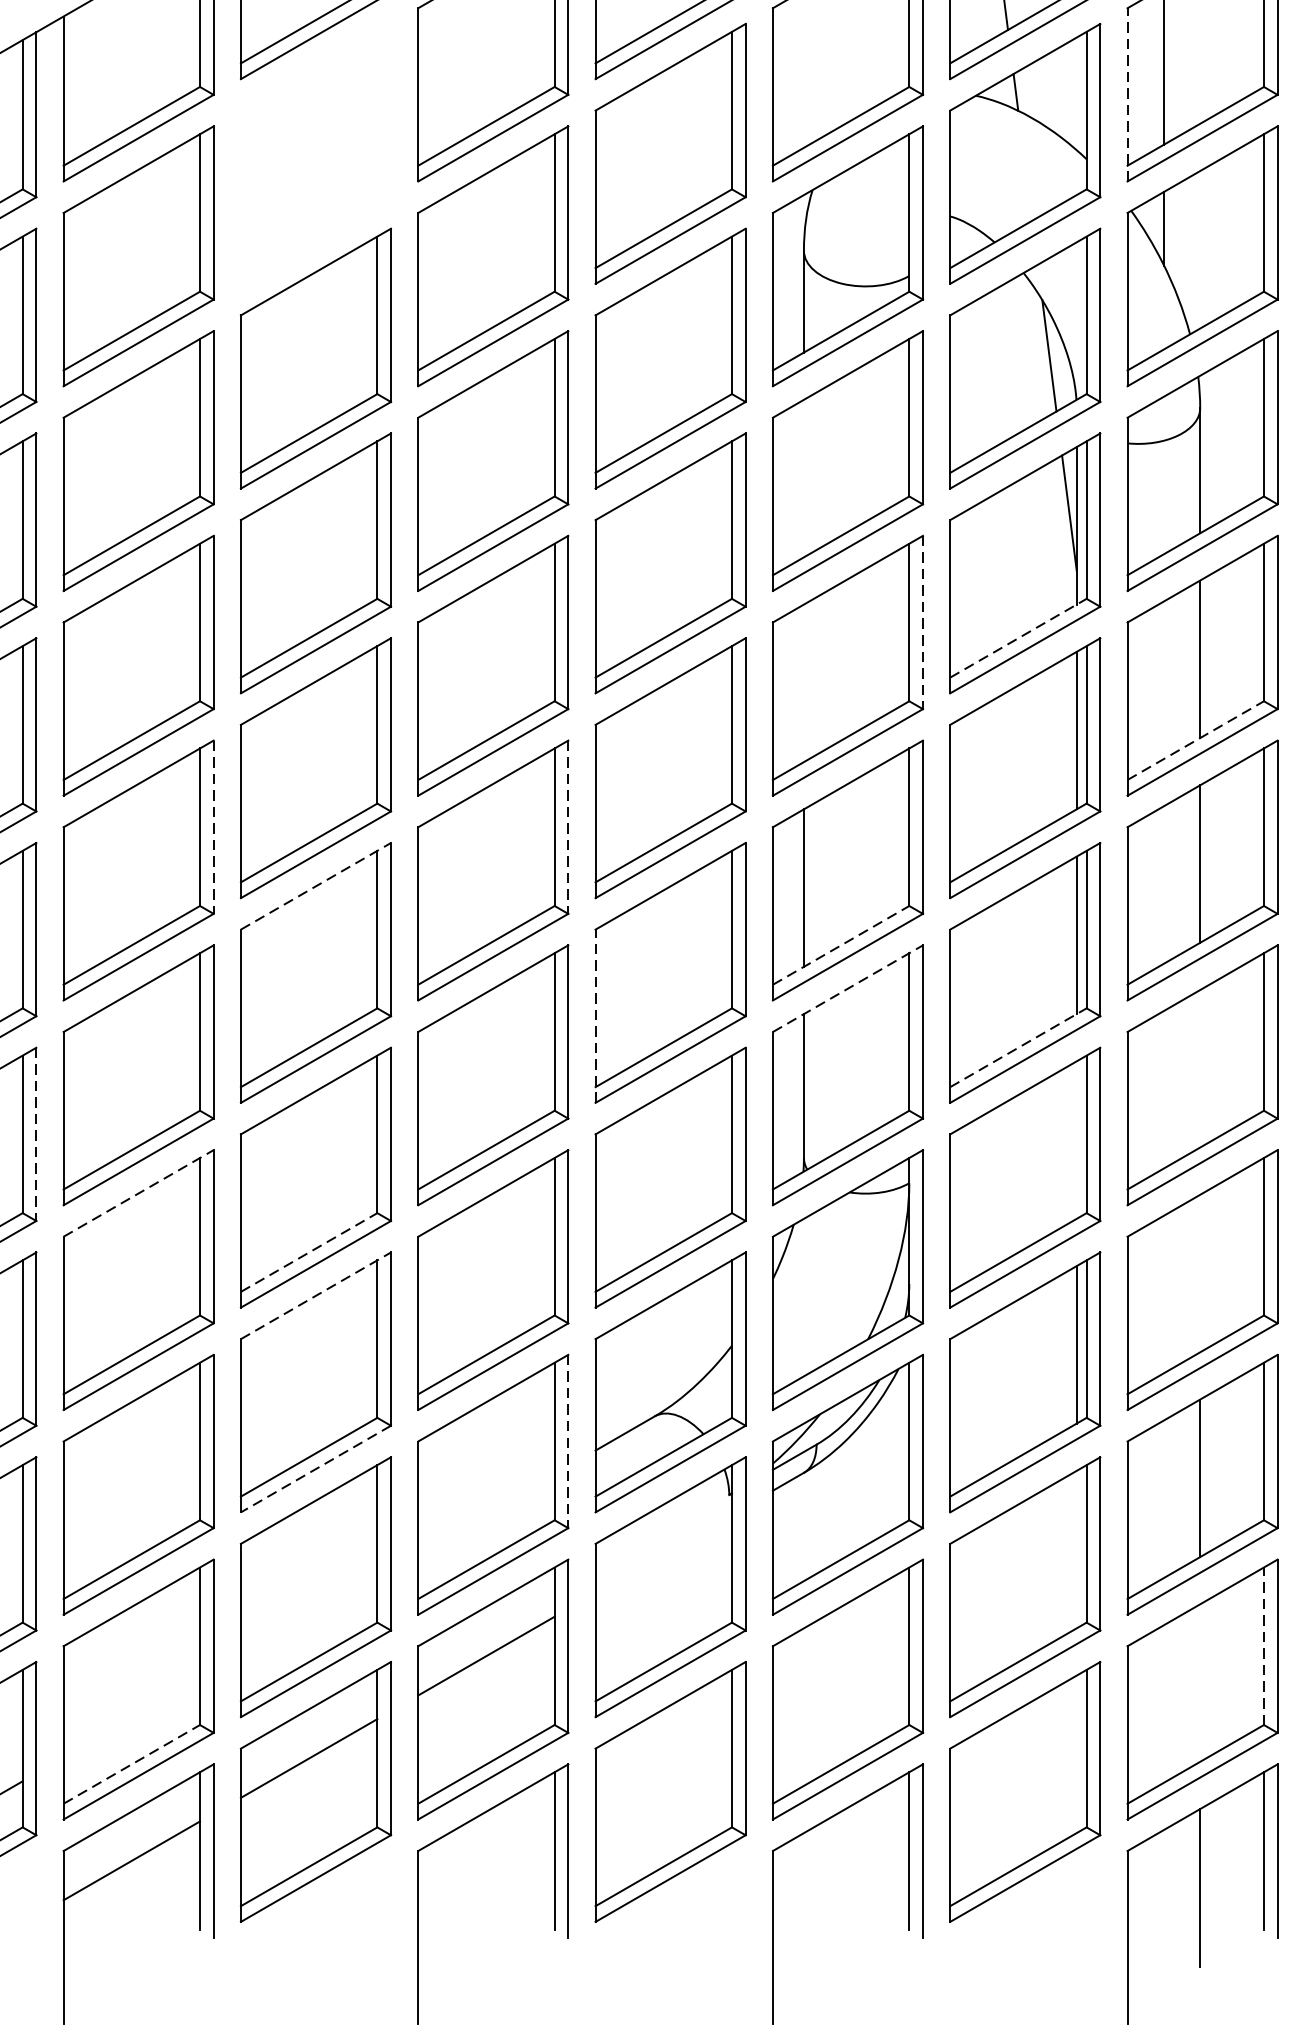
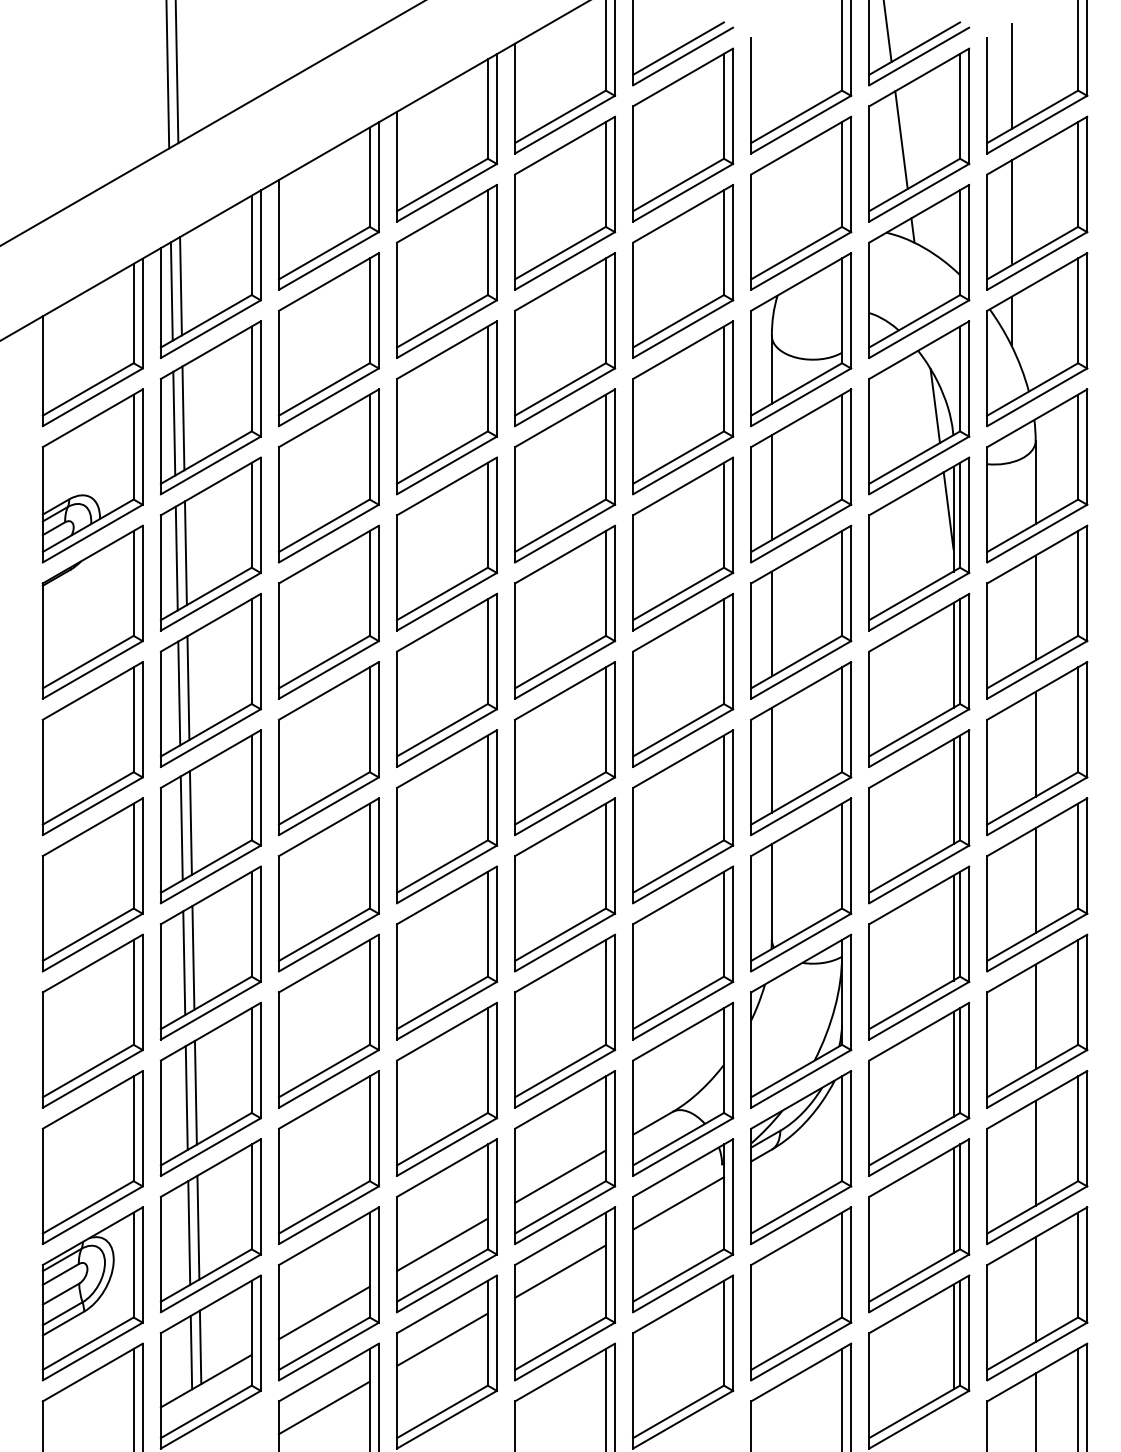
line: (1127, 95) -> (987, 232), dashed -> solid
part: (316, 153) -> (447, 271), added
line: (803, 478) -> (771, 487), added
line: (923, 622) -> (851, 583), dashed -> solid
line: (1019, 637) -> (915, 593), dashed -> solid
line: (803, 682) -> (771, 623), added
line: (1196, 739) -> (1033, 661), dashed -> solid
line: (213, 826) -> (378, 719), dashed -> solid
line: (567, 826) -> (614, 719), dashed -> solid
line: (315, 886) -> (446, 759), dashed -> solid
line: (842, 945) -> (797, 798), dashed -> solid
line: (848, 989) -> (801, 827), dashed -> solid
line: (596, 1016) -> (633, 845), dashed -> solid
line: (1019, 1047) -> (915, 866), dashed -> solid
line: (1199, 1068) -> (1035, 880), added
line: (35, 1134) -> (260, 924), dashed -> solid
line: (1076, 1139) -> (953, 927), added
line: (138, 1193) -> (328, 963), dashed -> solid
line: (309, 1251) -> (442, 1002), dashed -> solid
line: (1199, 1272) -> (1035, 1016), added
line: (315, 1295) -> (446, 1031), dashed -> solid
line: (567, 1441) -> (614, 1128), dashed -> solid
line: (315, 1469) -> (446, 1147), dashed -> solid
line: (486, 1513) -> (560, 1176), added
line: (1076, 1549) -> (953, 1200), added
line: (663, 1553) -> (678, 1203), added
line: (309, 1615) -> (442, 1244), added
line: (1264, 1645) -> (1078, 1264), dashed -> solid
line: (1199, 1682) -> (1035, 1289), added
line: (130, 1717) -> (323, 1312), added
line: (1076, 1753) -> (953, 1336), added
line: (132, 1764) -> (324, 1343), dashed -> solid

